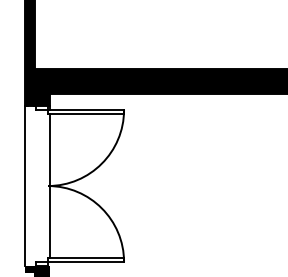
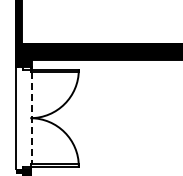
line: (49, 186) -> (31, 118), solid -> dashed

